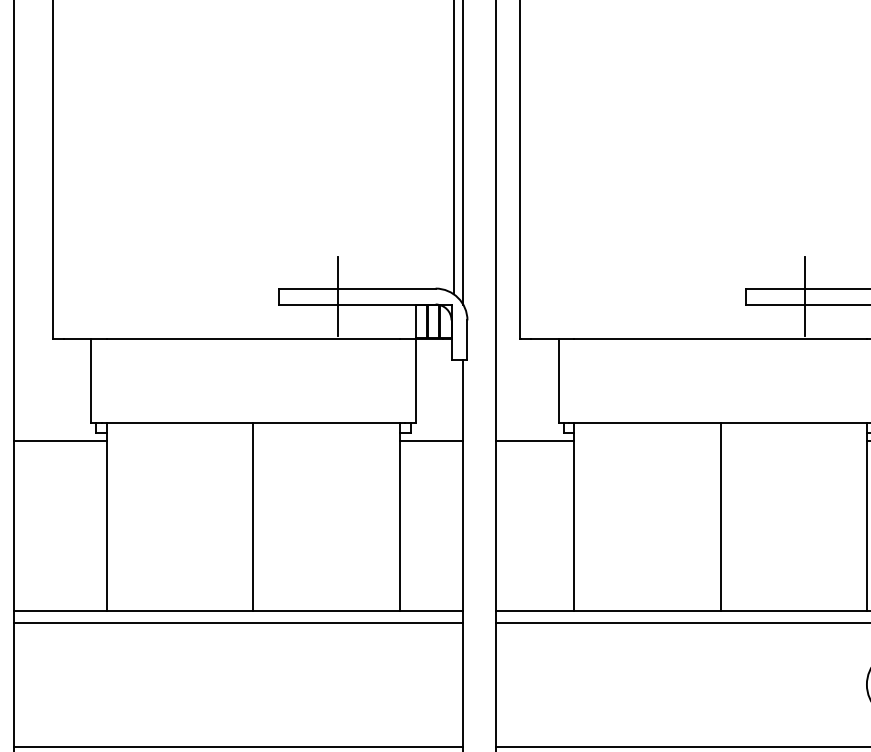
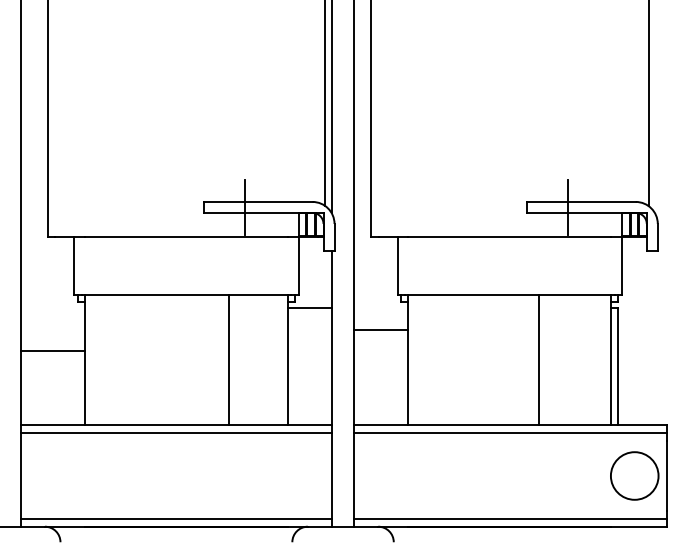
line: (61, 441) -> (53, 350), moved
line: (535, 441) -> (381, 329), moved
line: (253, 517) -> (229, 360), moved
line: (720, 517) -> (538, 360), moved

